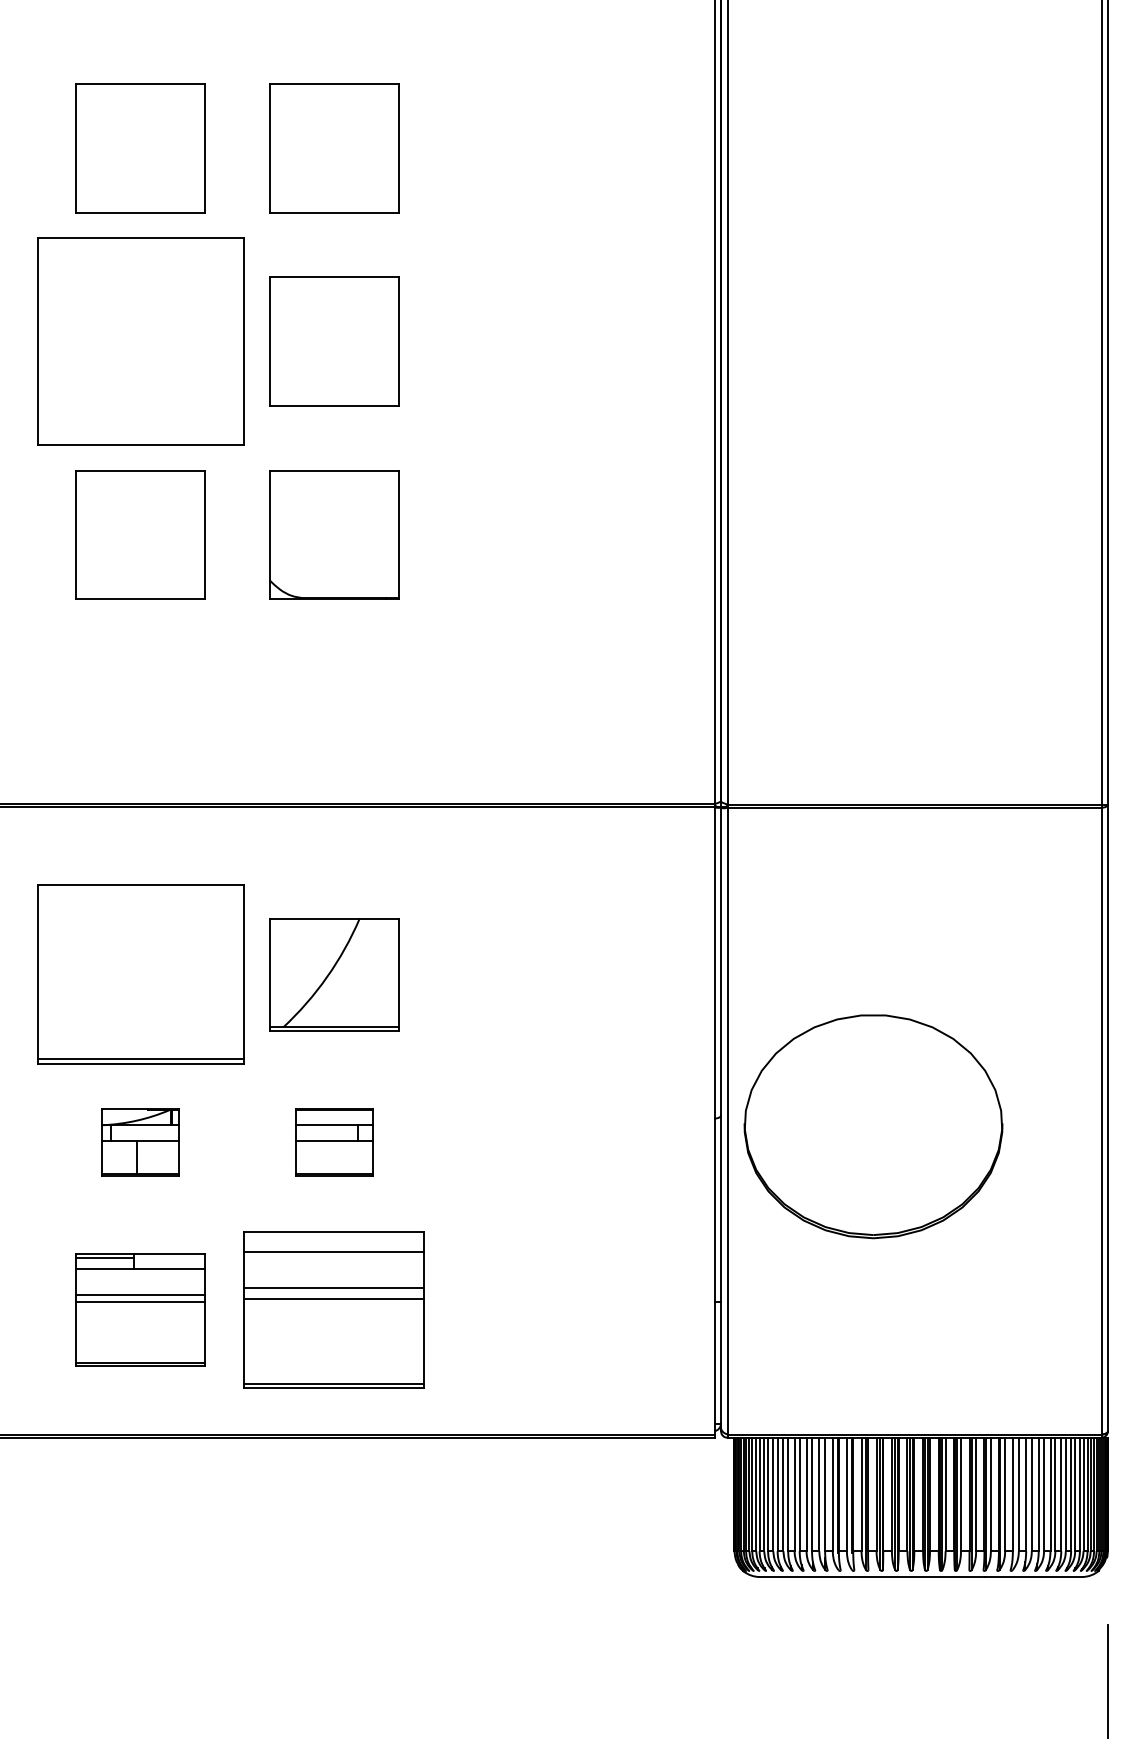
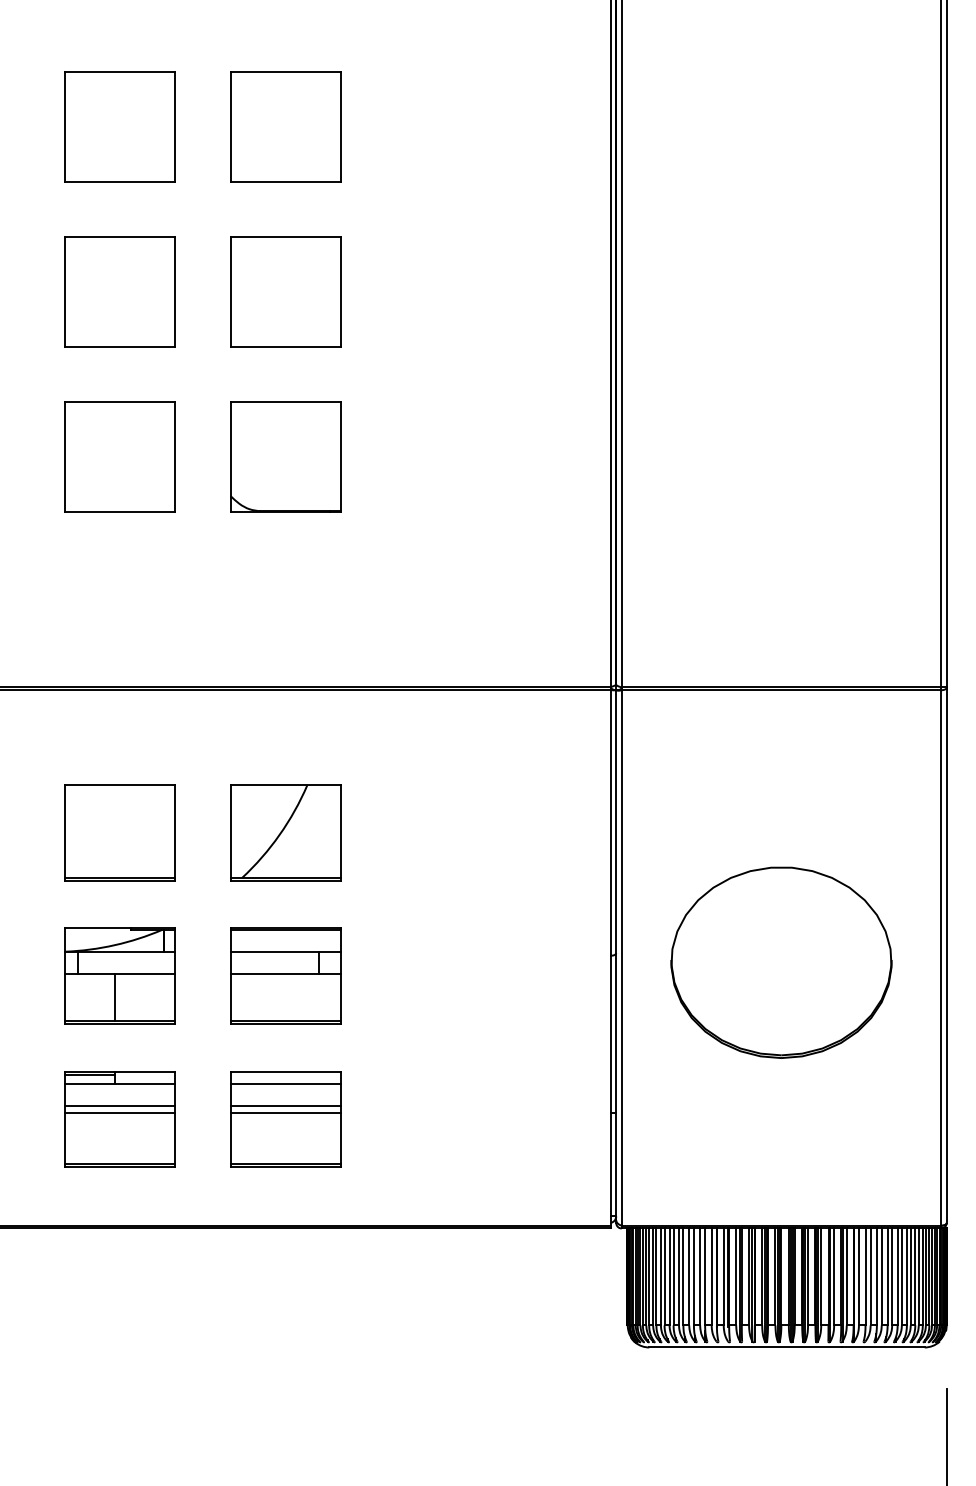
part: (140, 341) -> (120, 291), size x0.62
part: (140, 974) -> (120, 832), size x0.62
part: (873, 1126) -> (781, 962), moved
part: (140, 1142) -> (120, 976), size x1.67
part: (334, 1142) -> (285, 976), size x1.67
part: (334, 1309) -> (285, 1118), size x0.71

